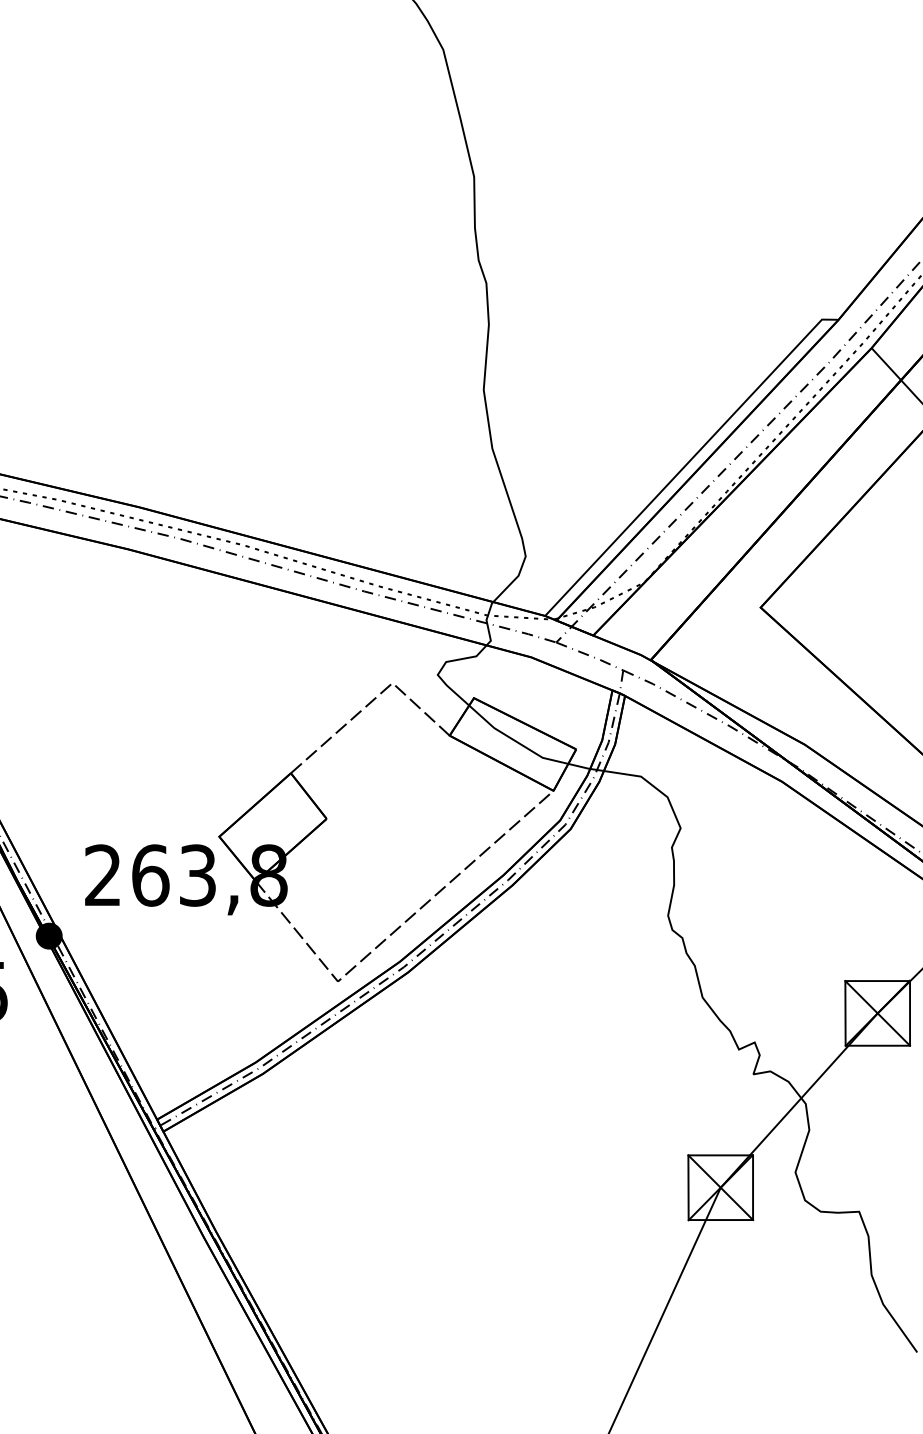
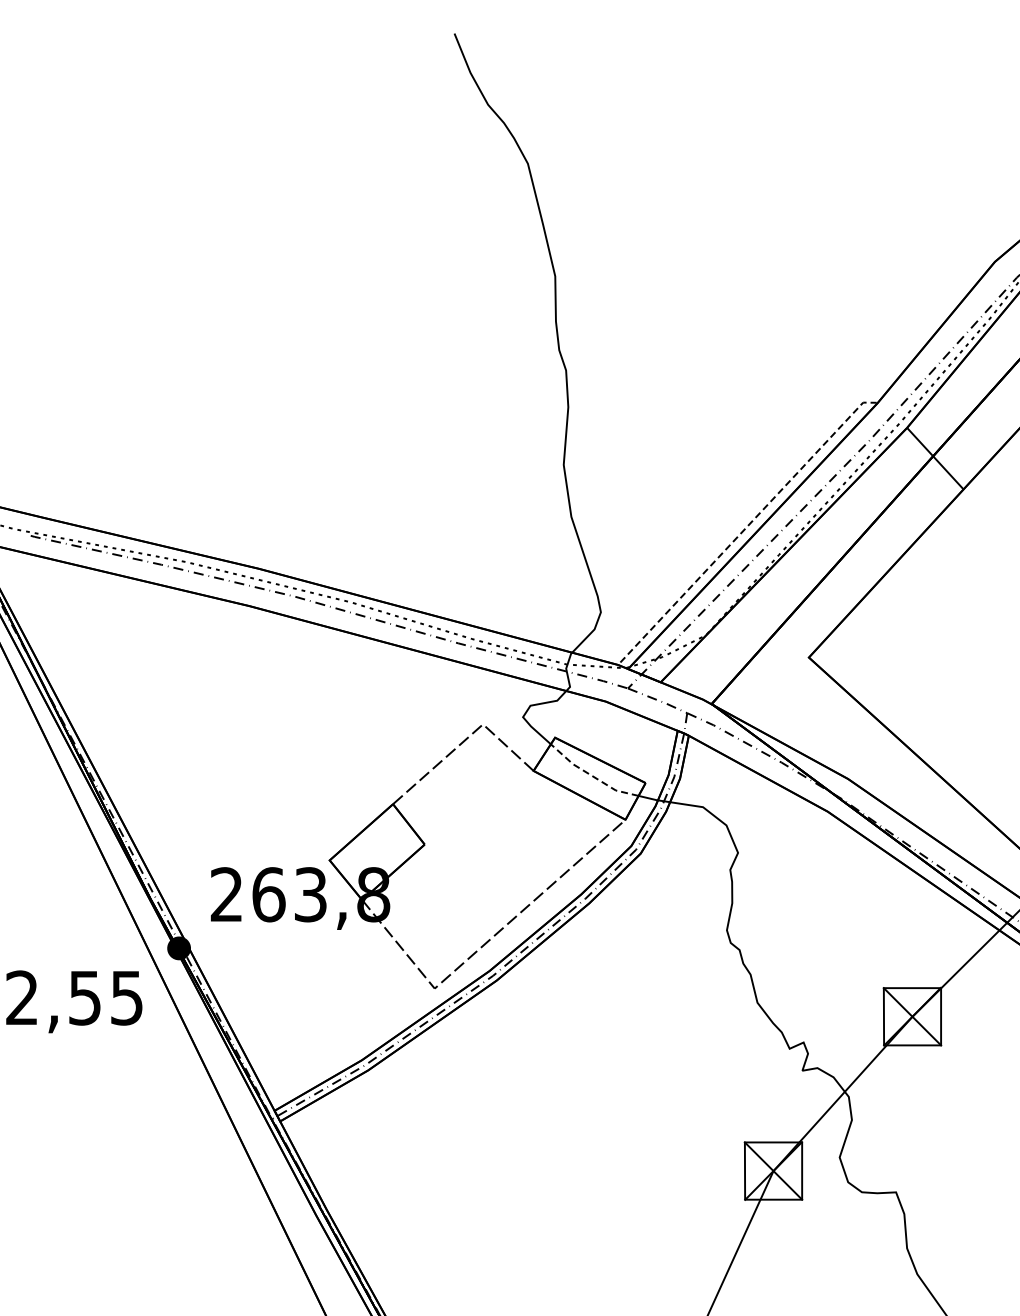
line: (690, 460) -> (746, 527), solid -> dashed
line: (515, 740) -> (591, 775), solid -> dashed

